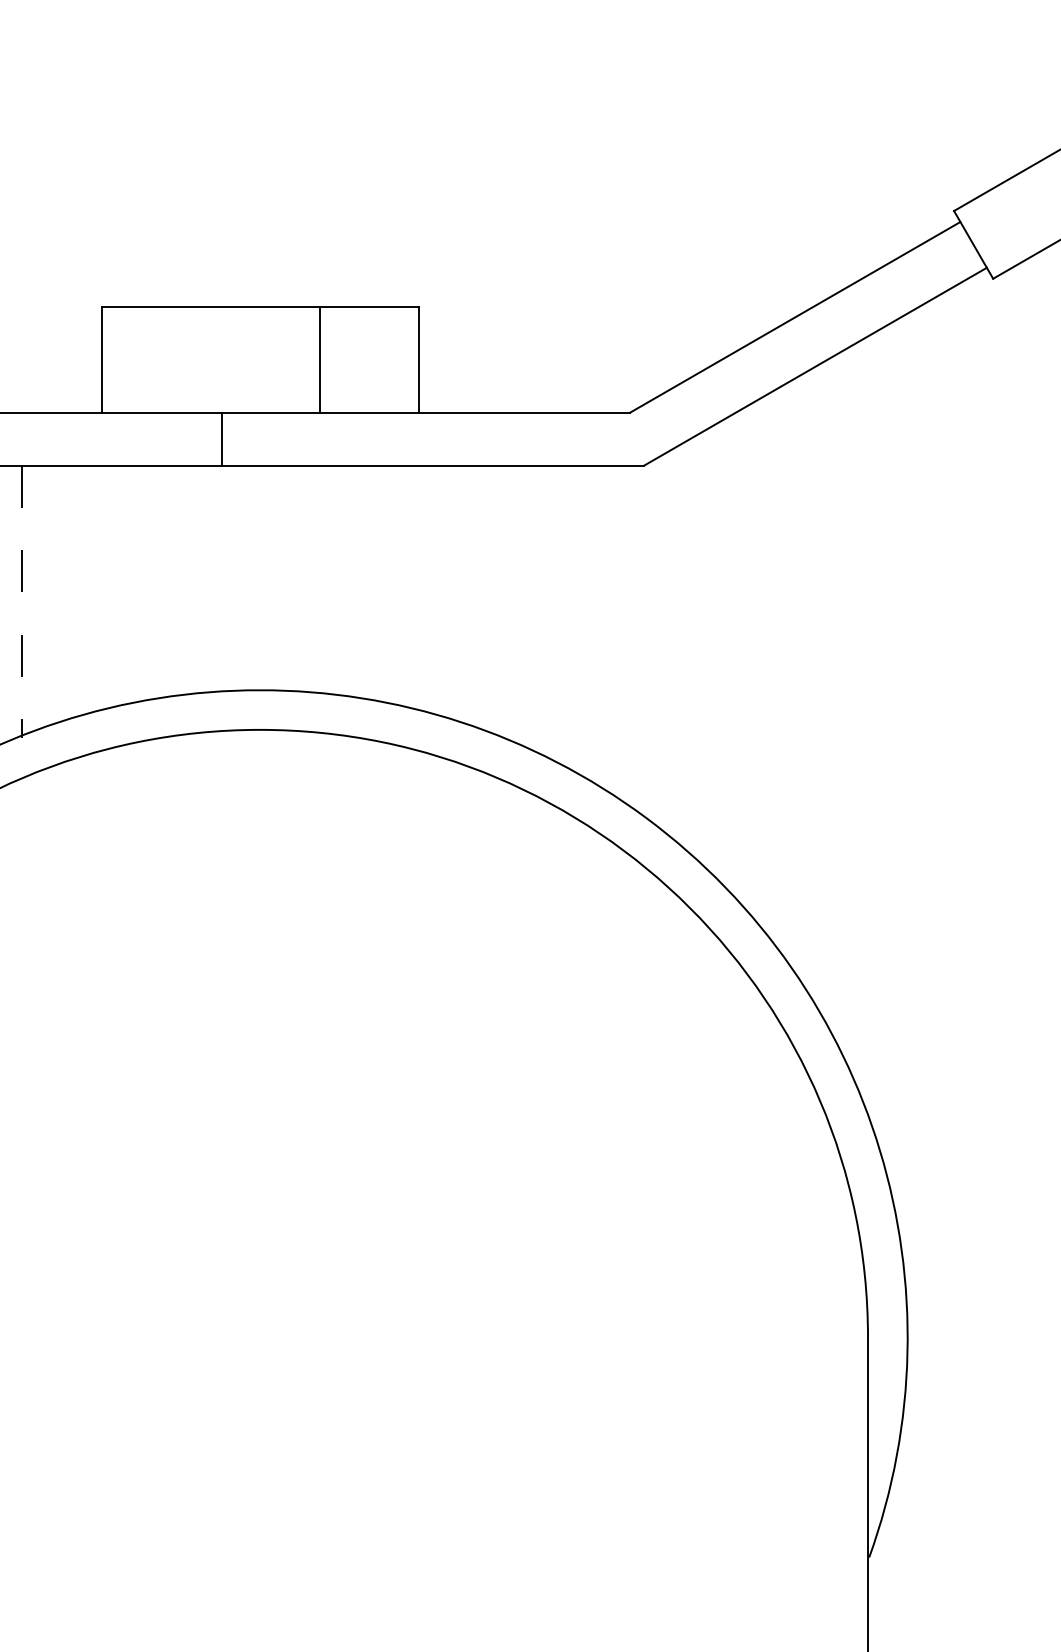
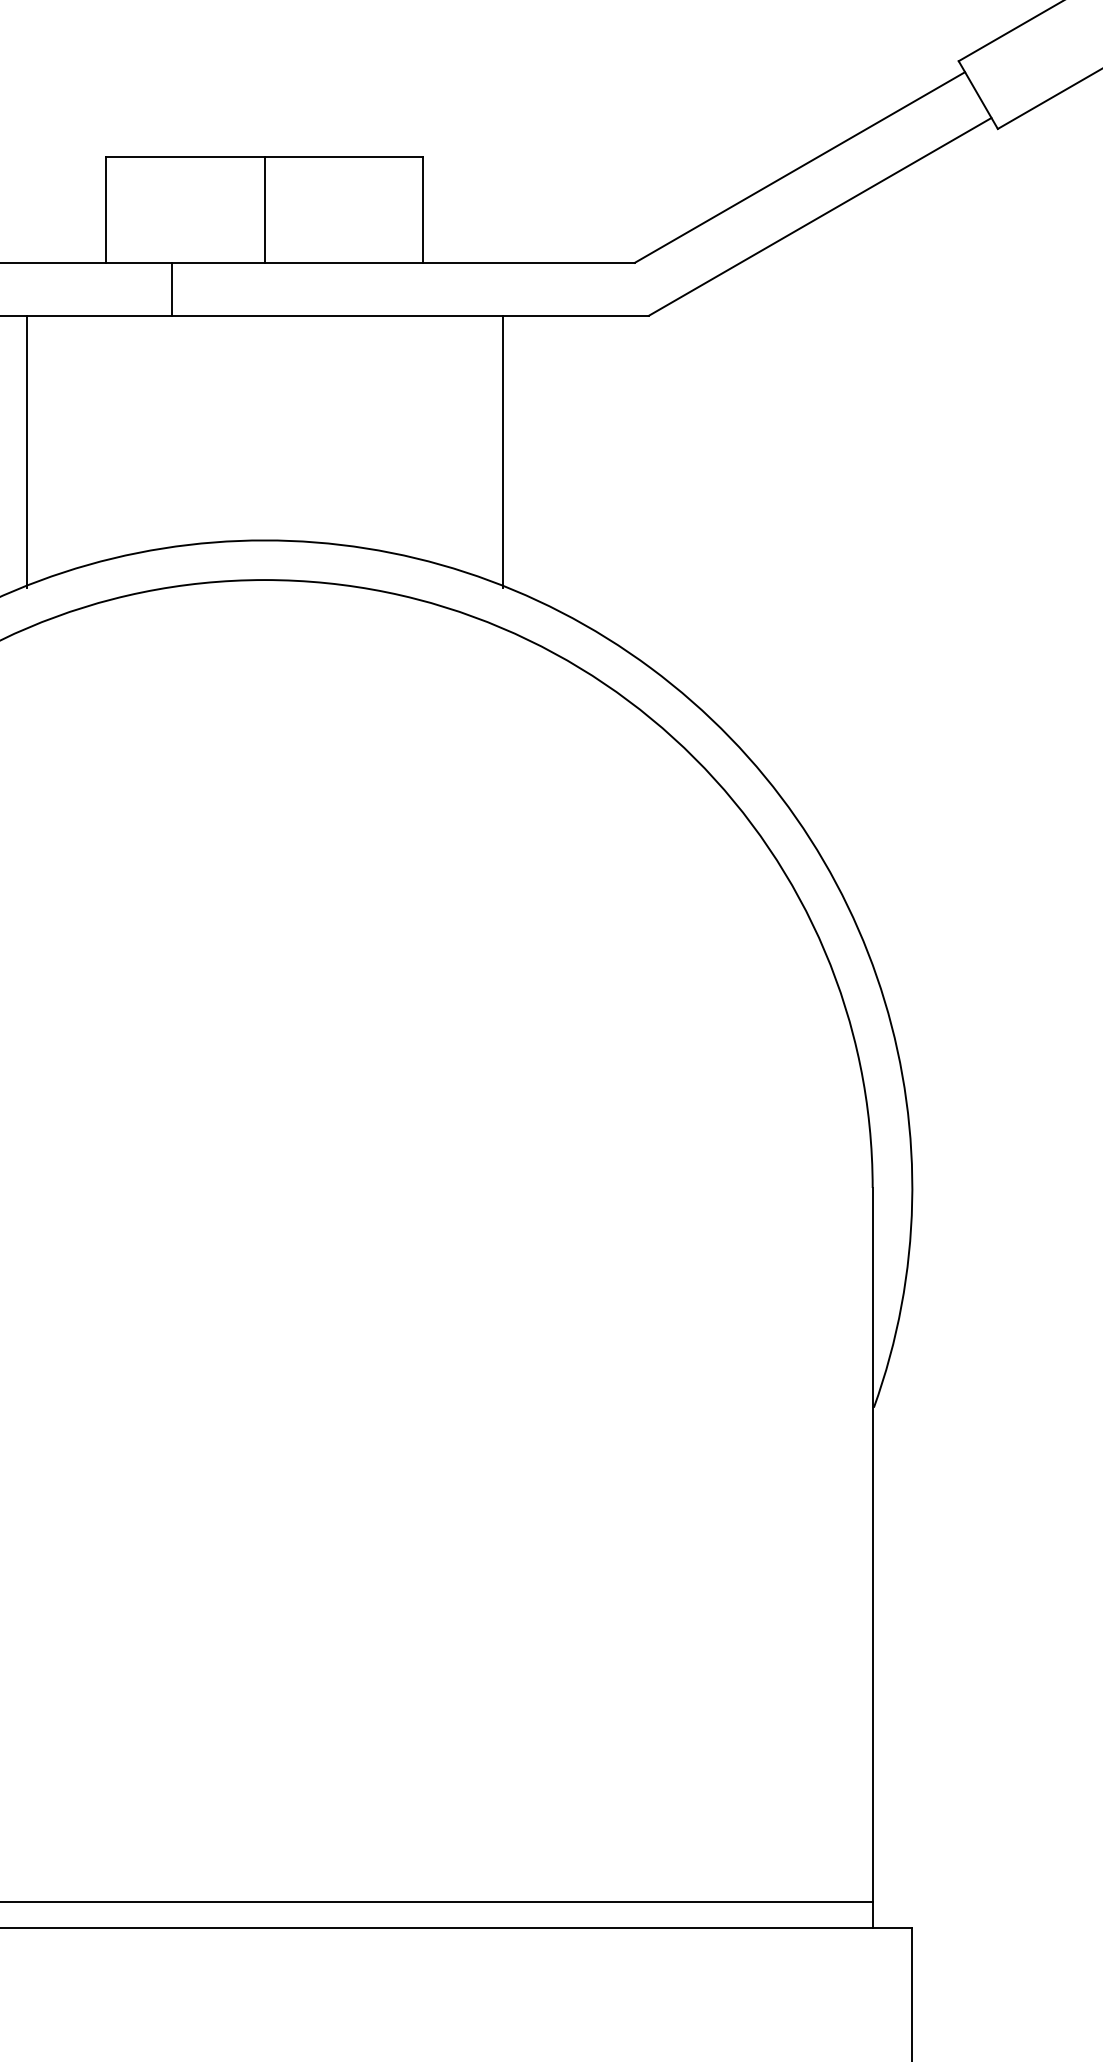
line: (319, 359) -> (264, 209), moved
line: (221, 438) -> (172, 288), moved
line: (497, 601) -> (502, 451), added
line: (21, 602) -> (26, 452), dashed -> solid

